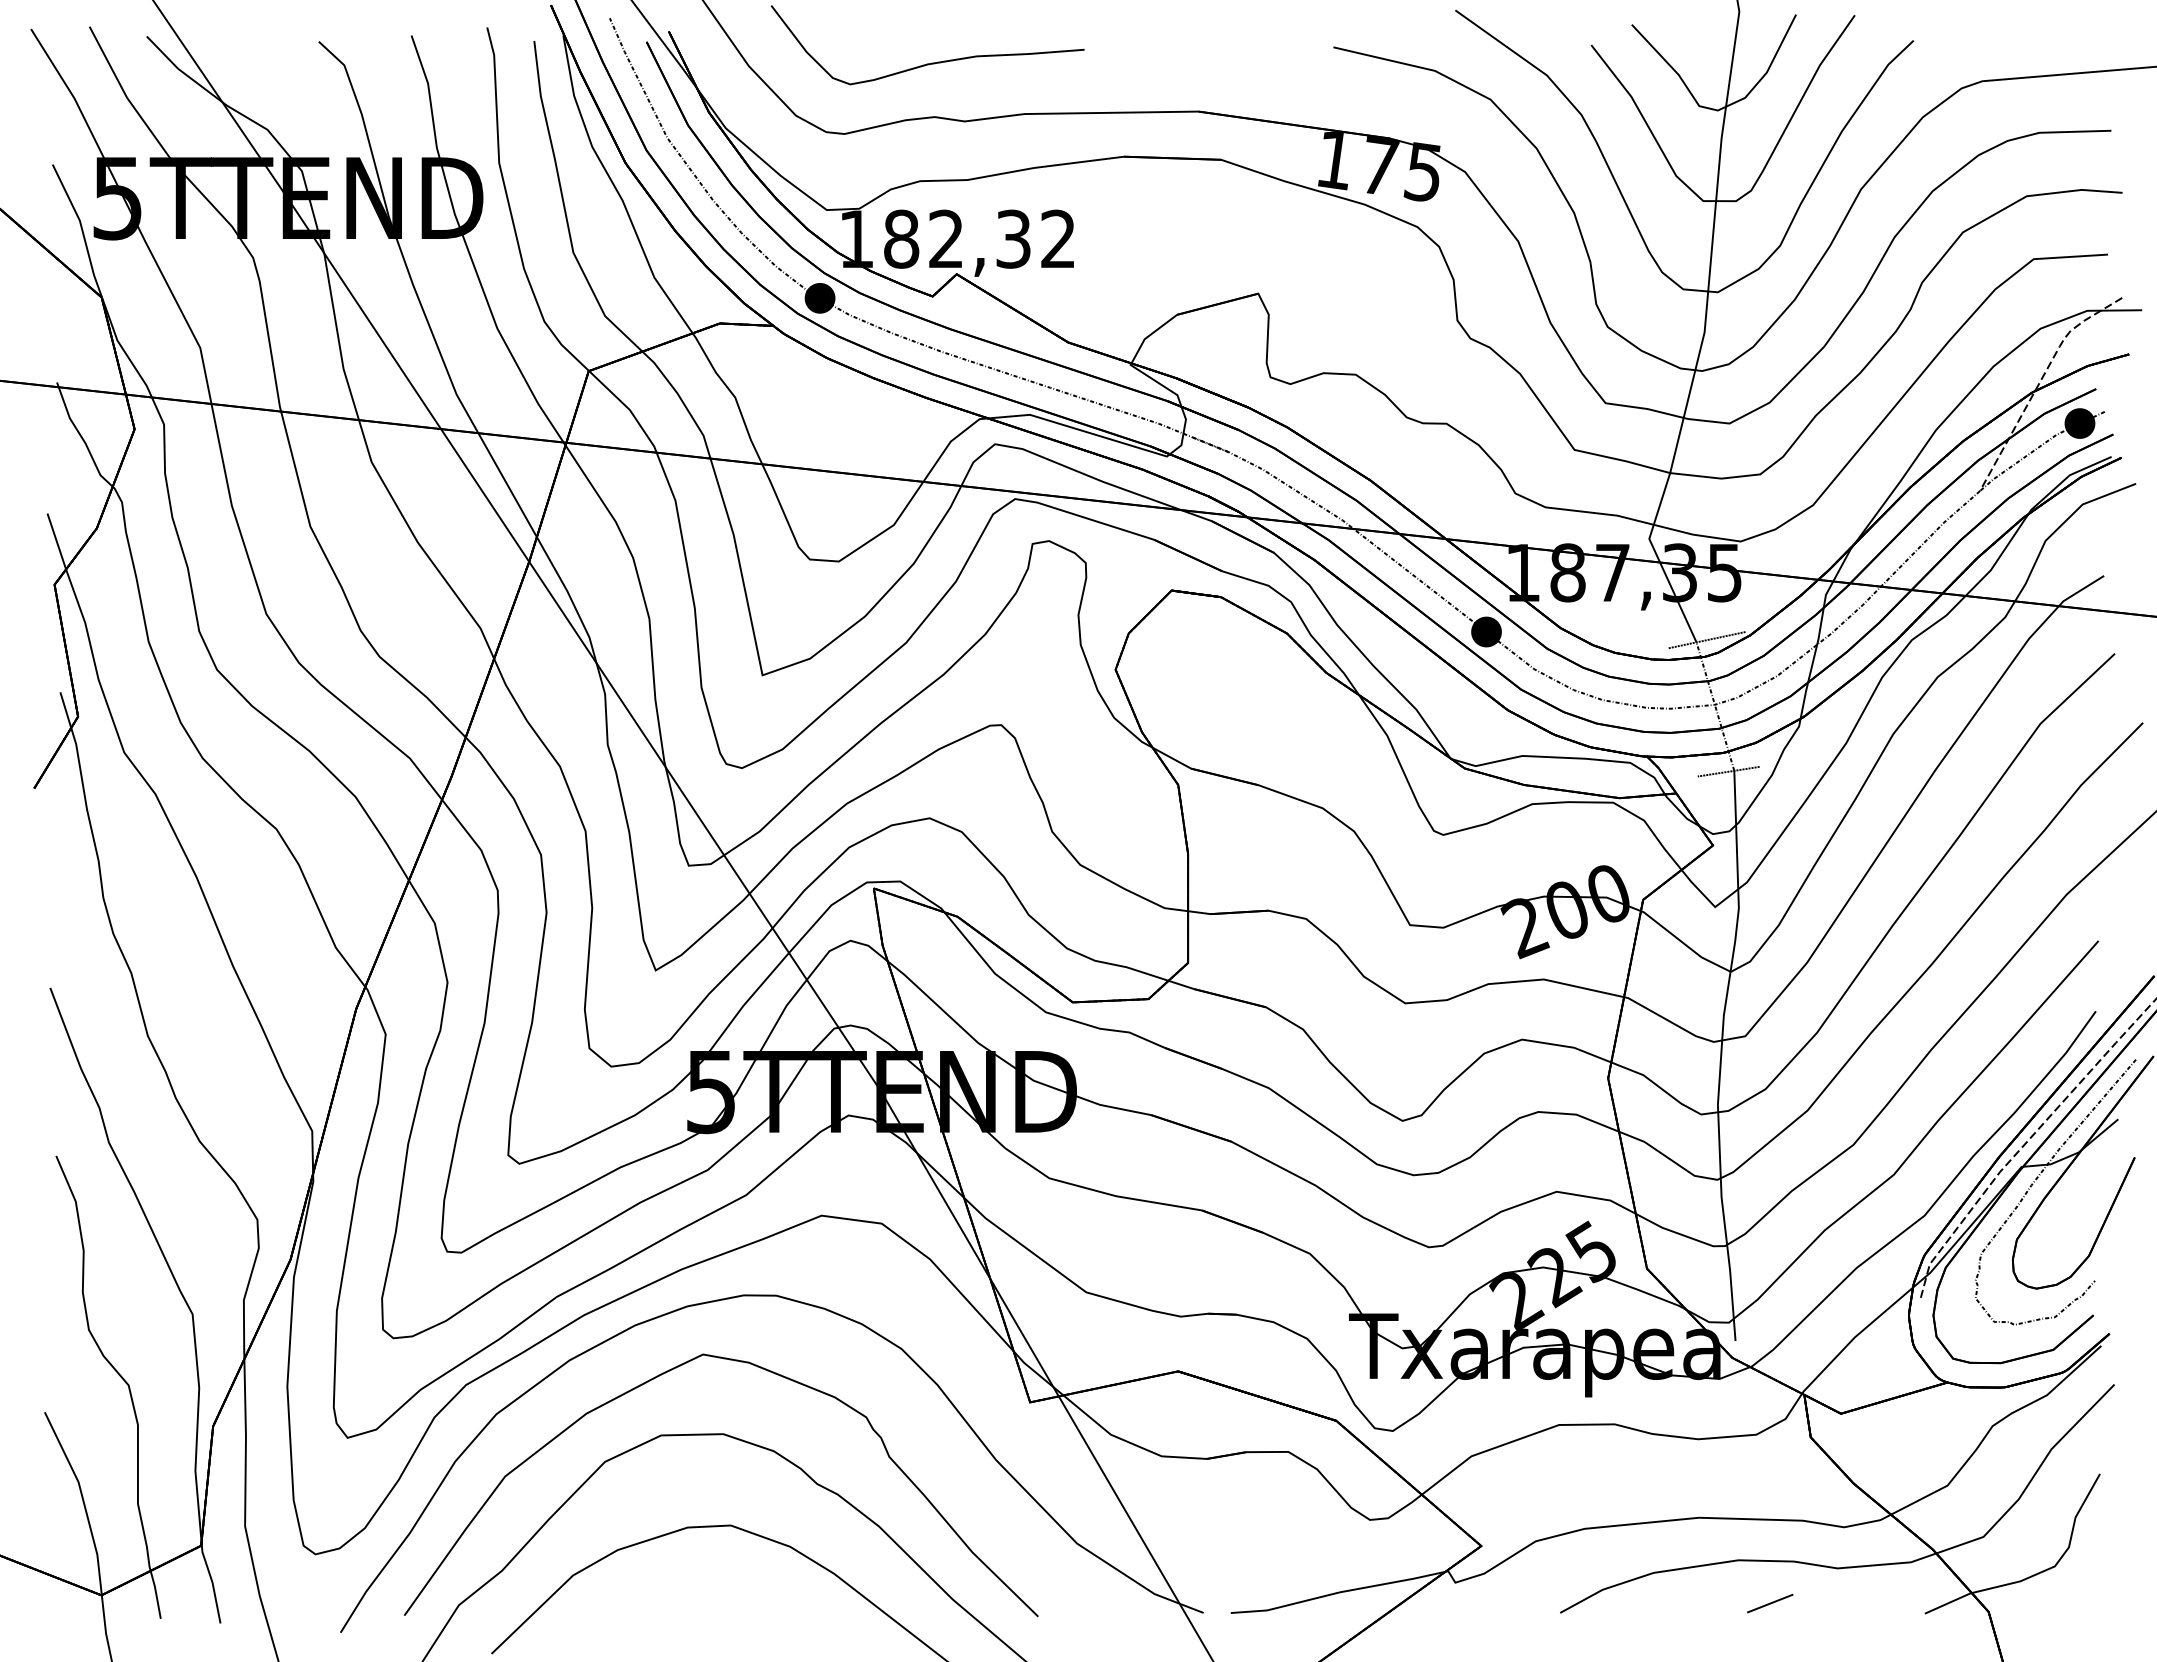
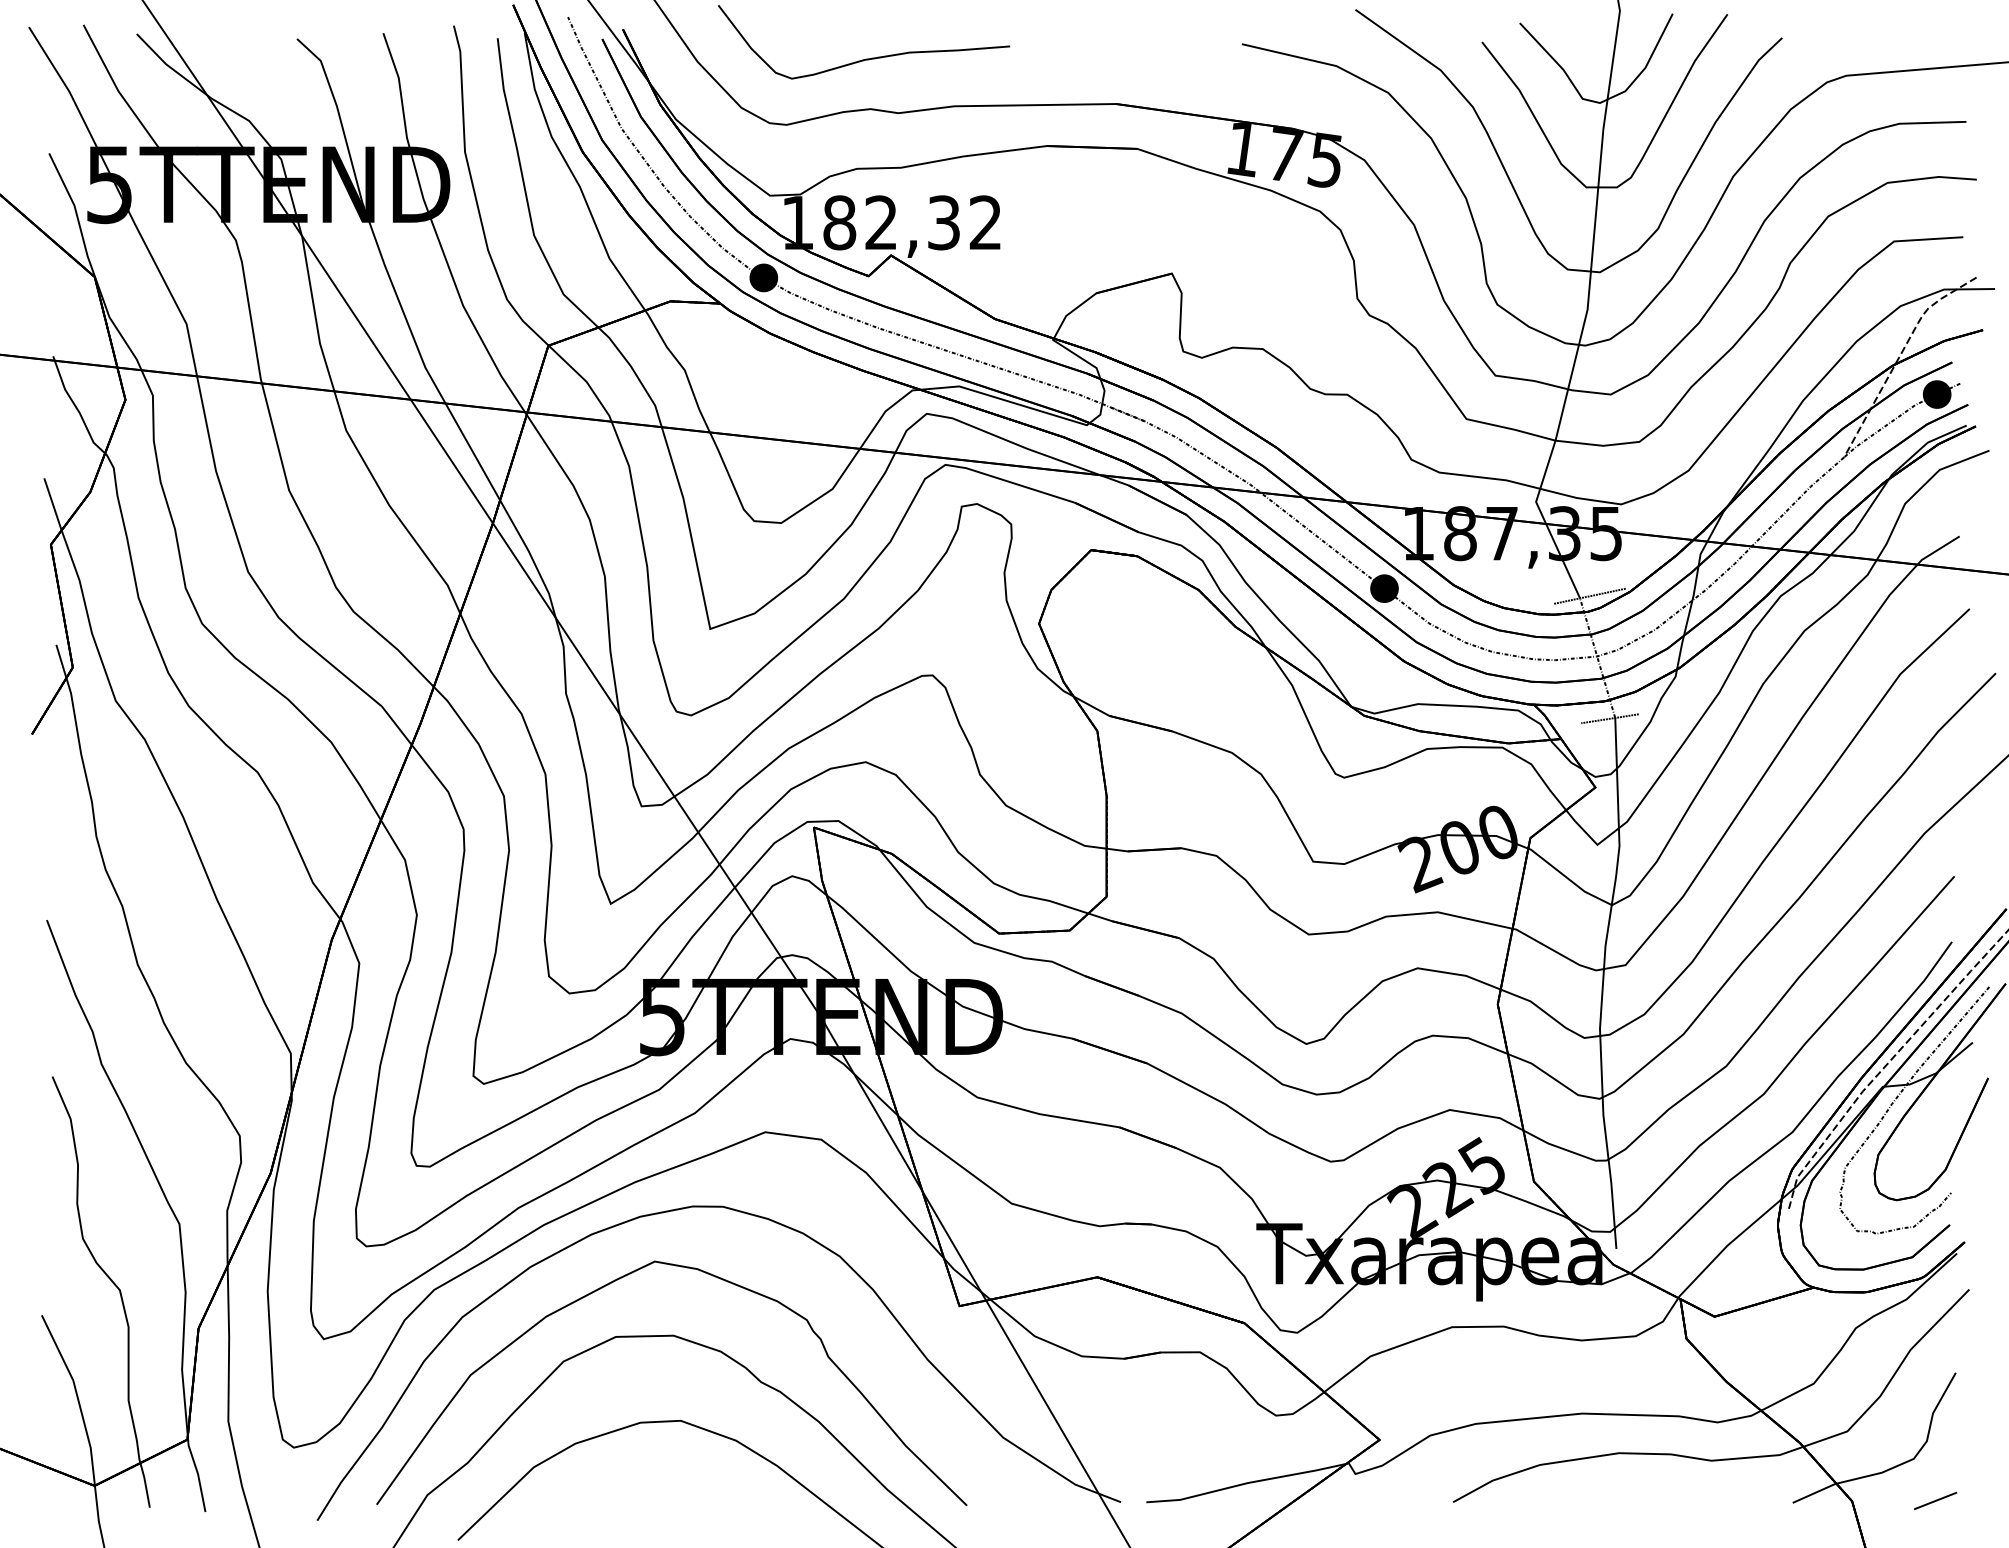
line: (1770, 1603) -> (1935, 1500), moved

